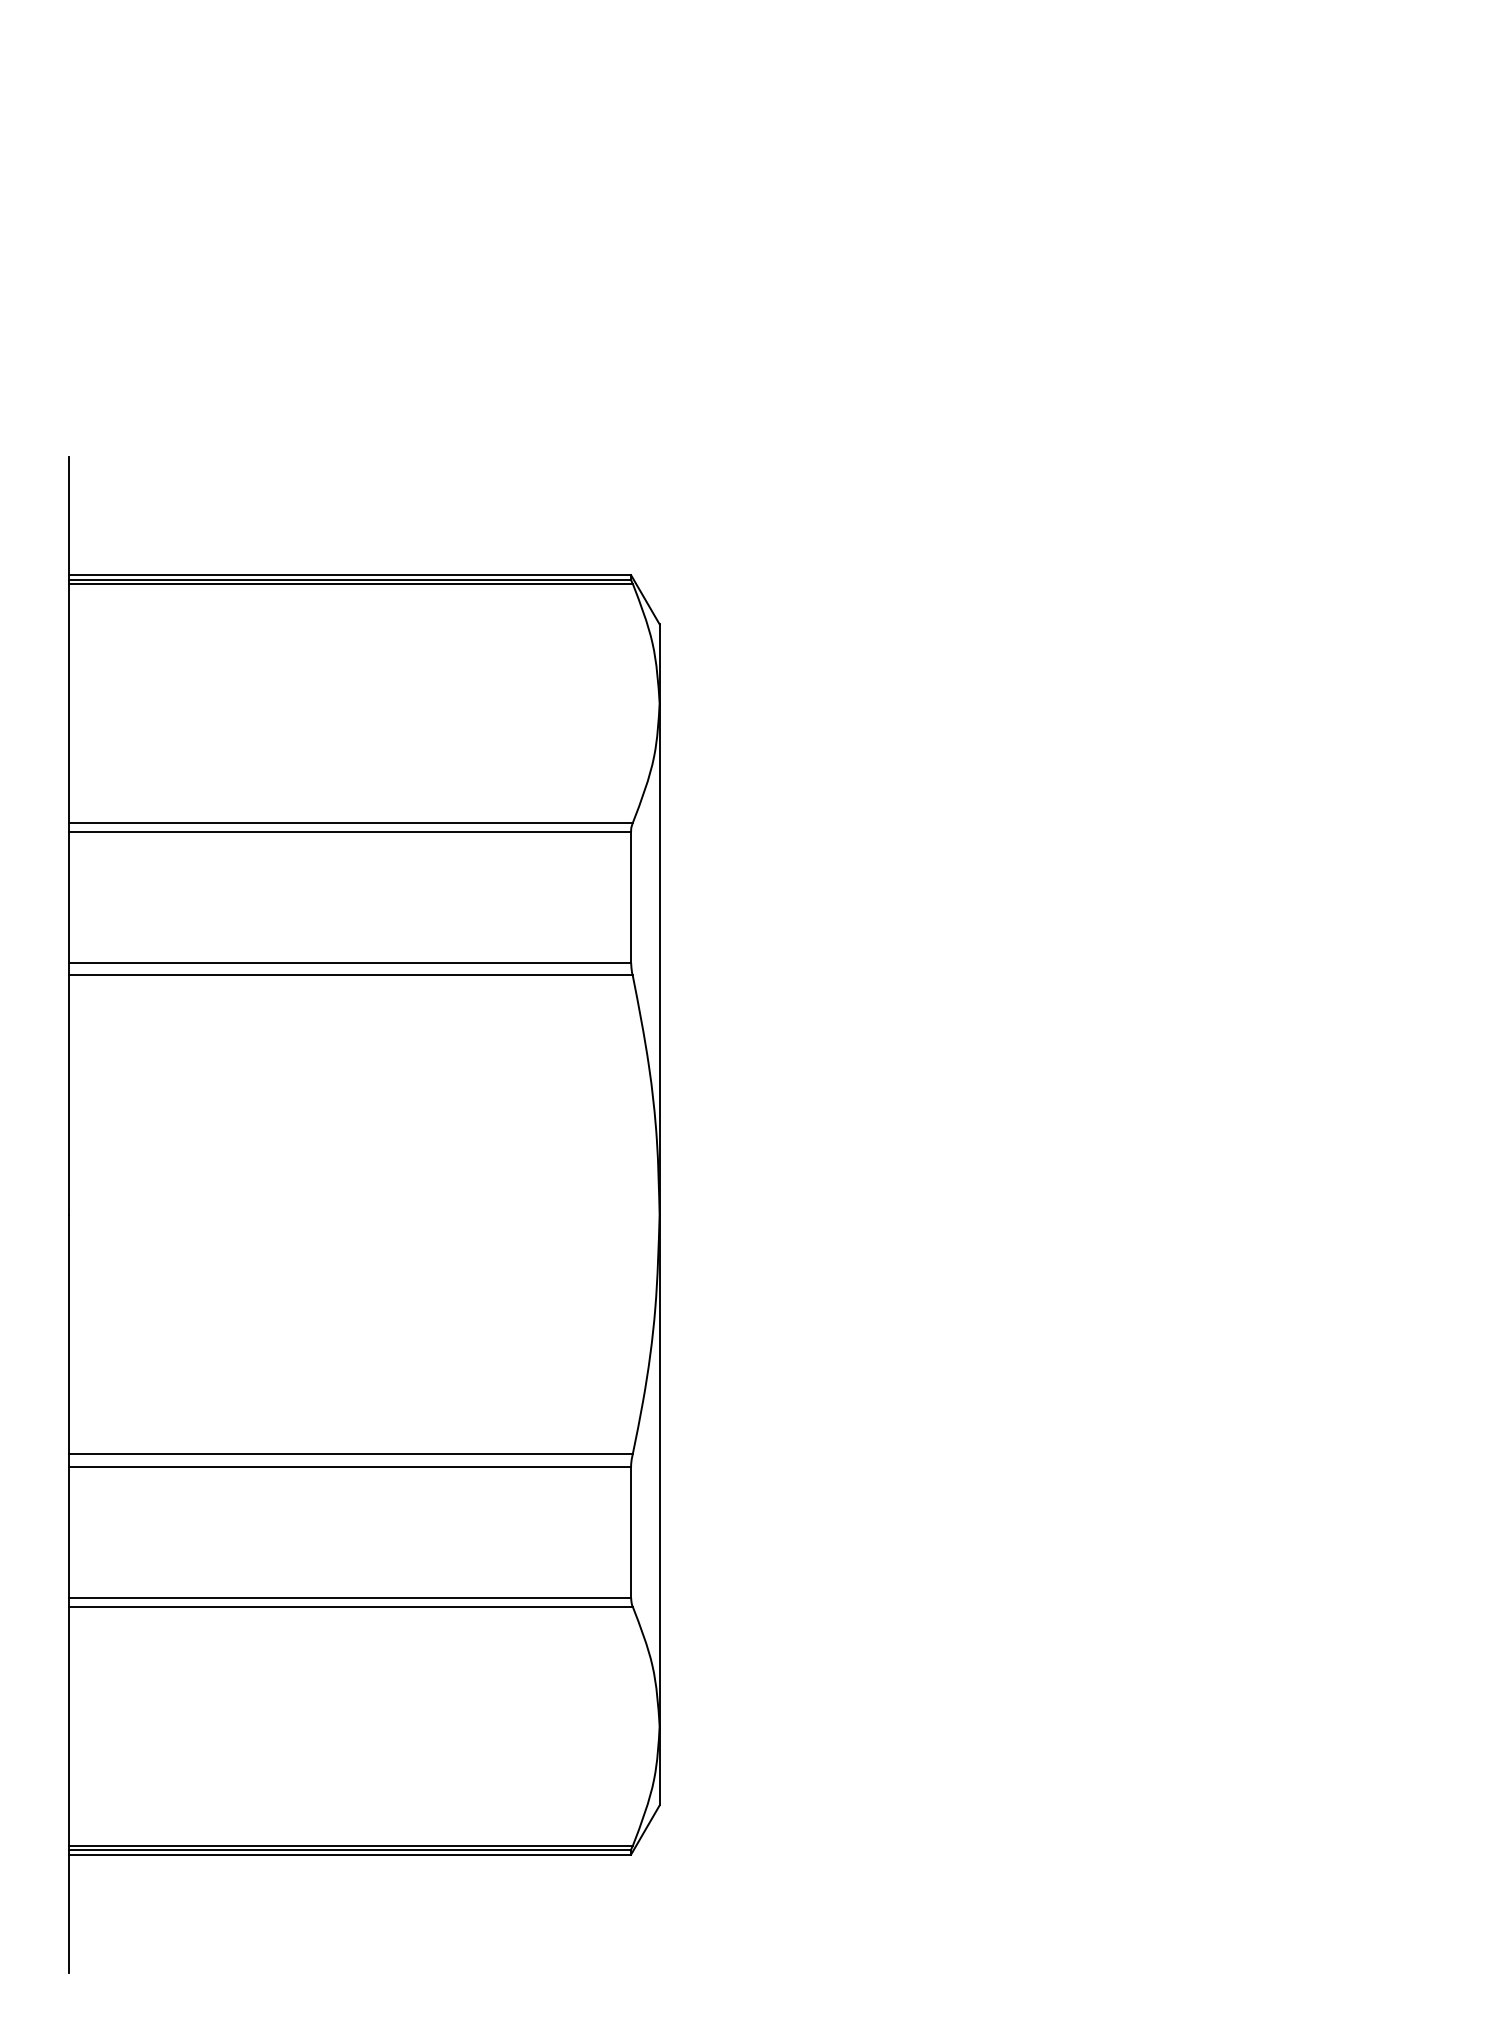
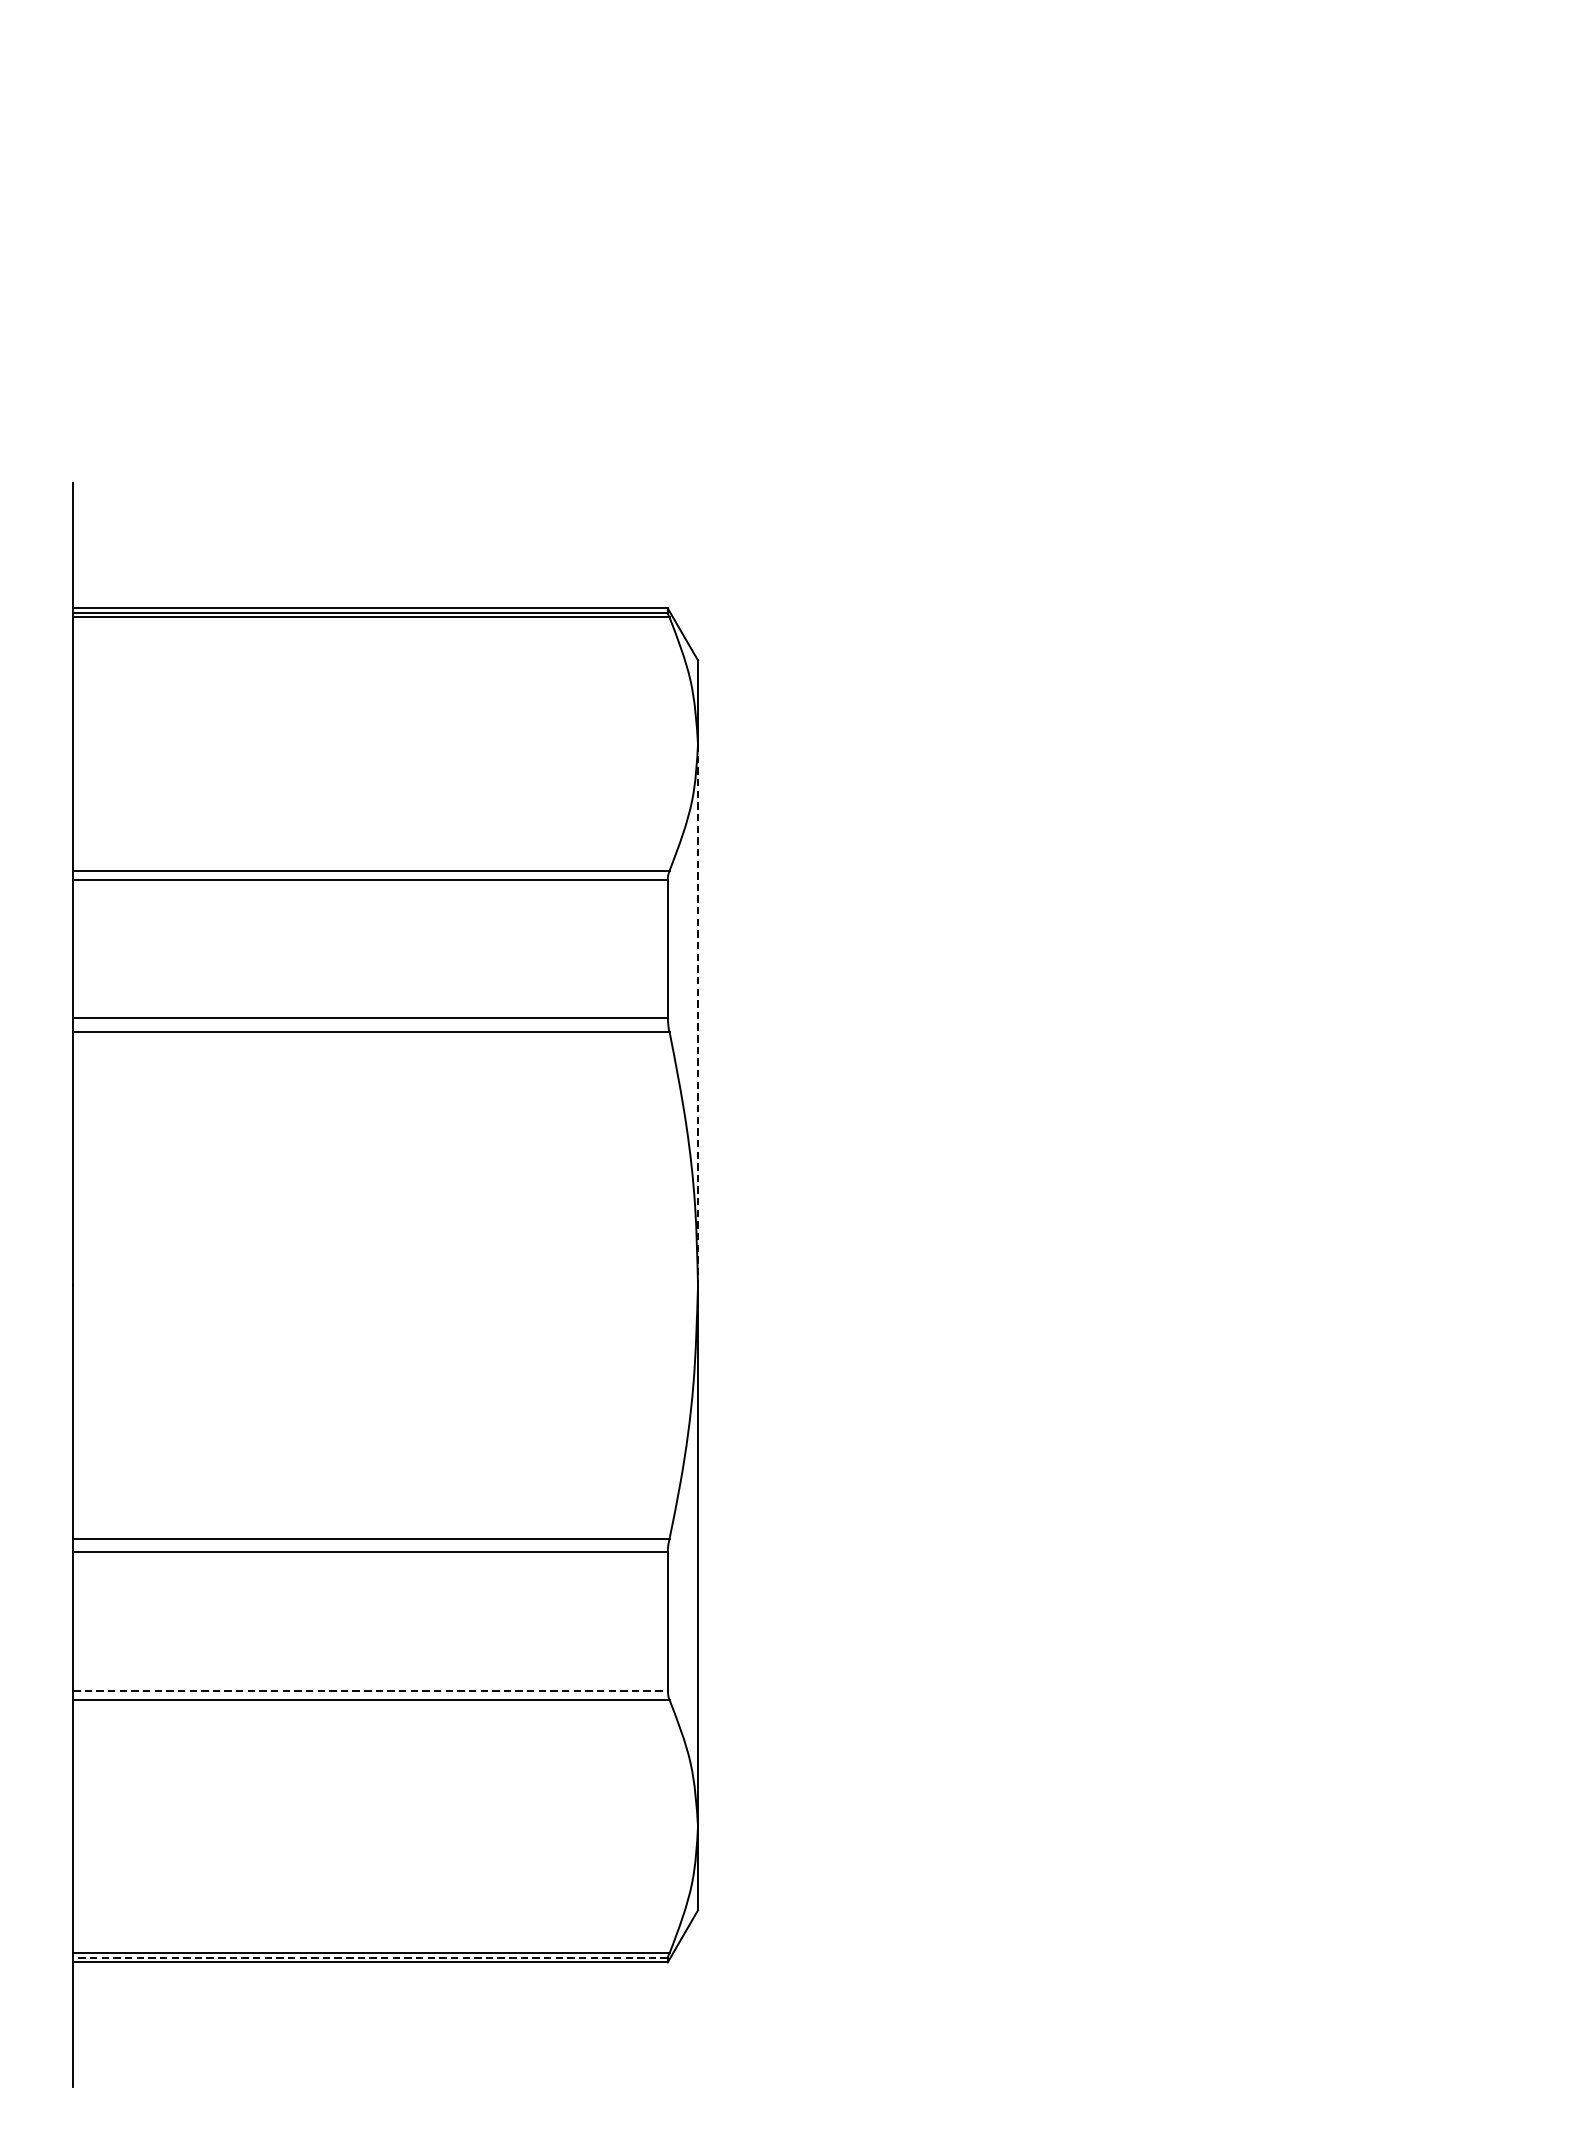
line: (659, 959) -> (697, 1015), solid -> dashed
line: (350, 1597) -> (370, 1690), solid -> dashed
line: (349, 1850) -> (369, 1957), solid -> dashed

